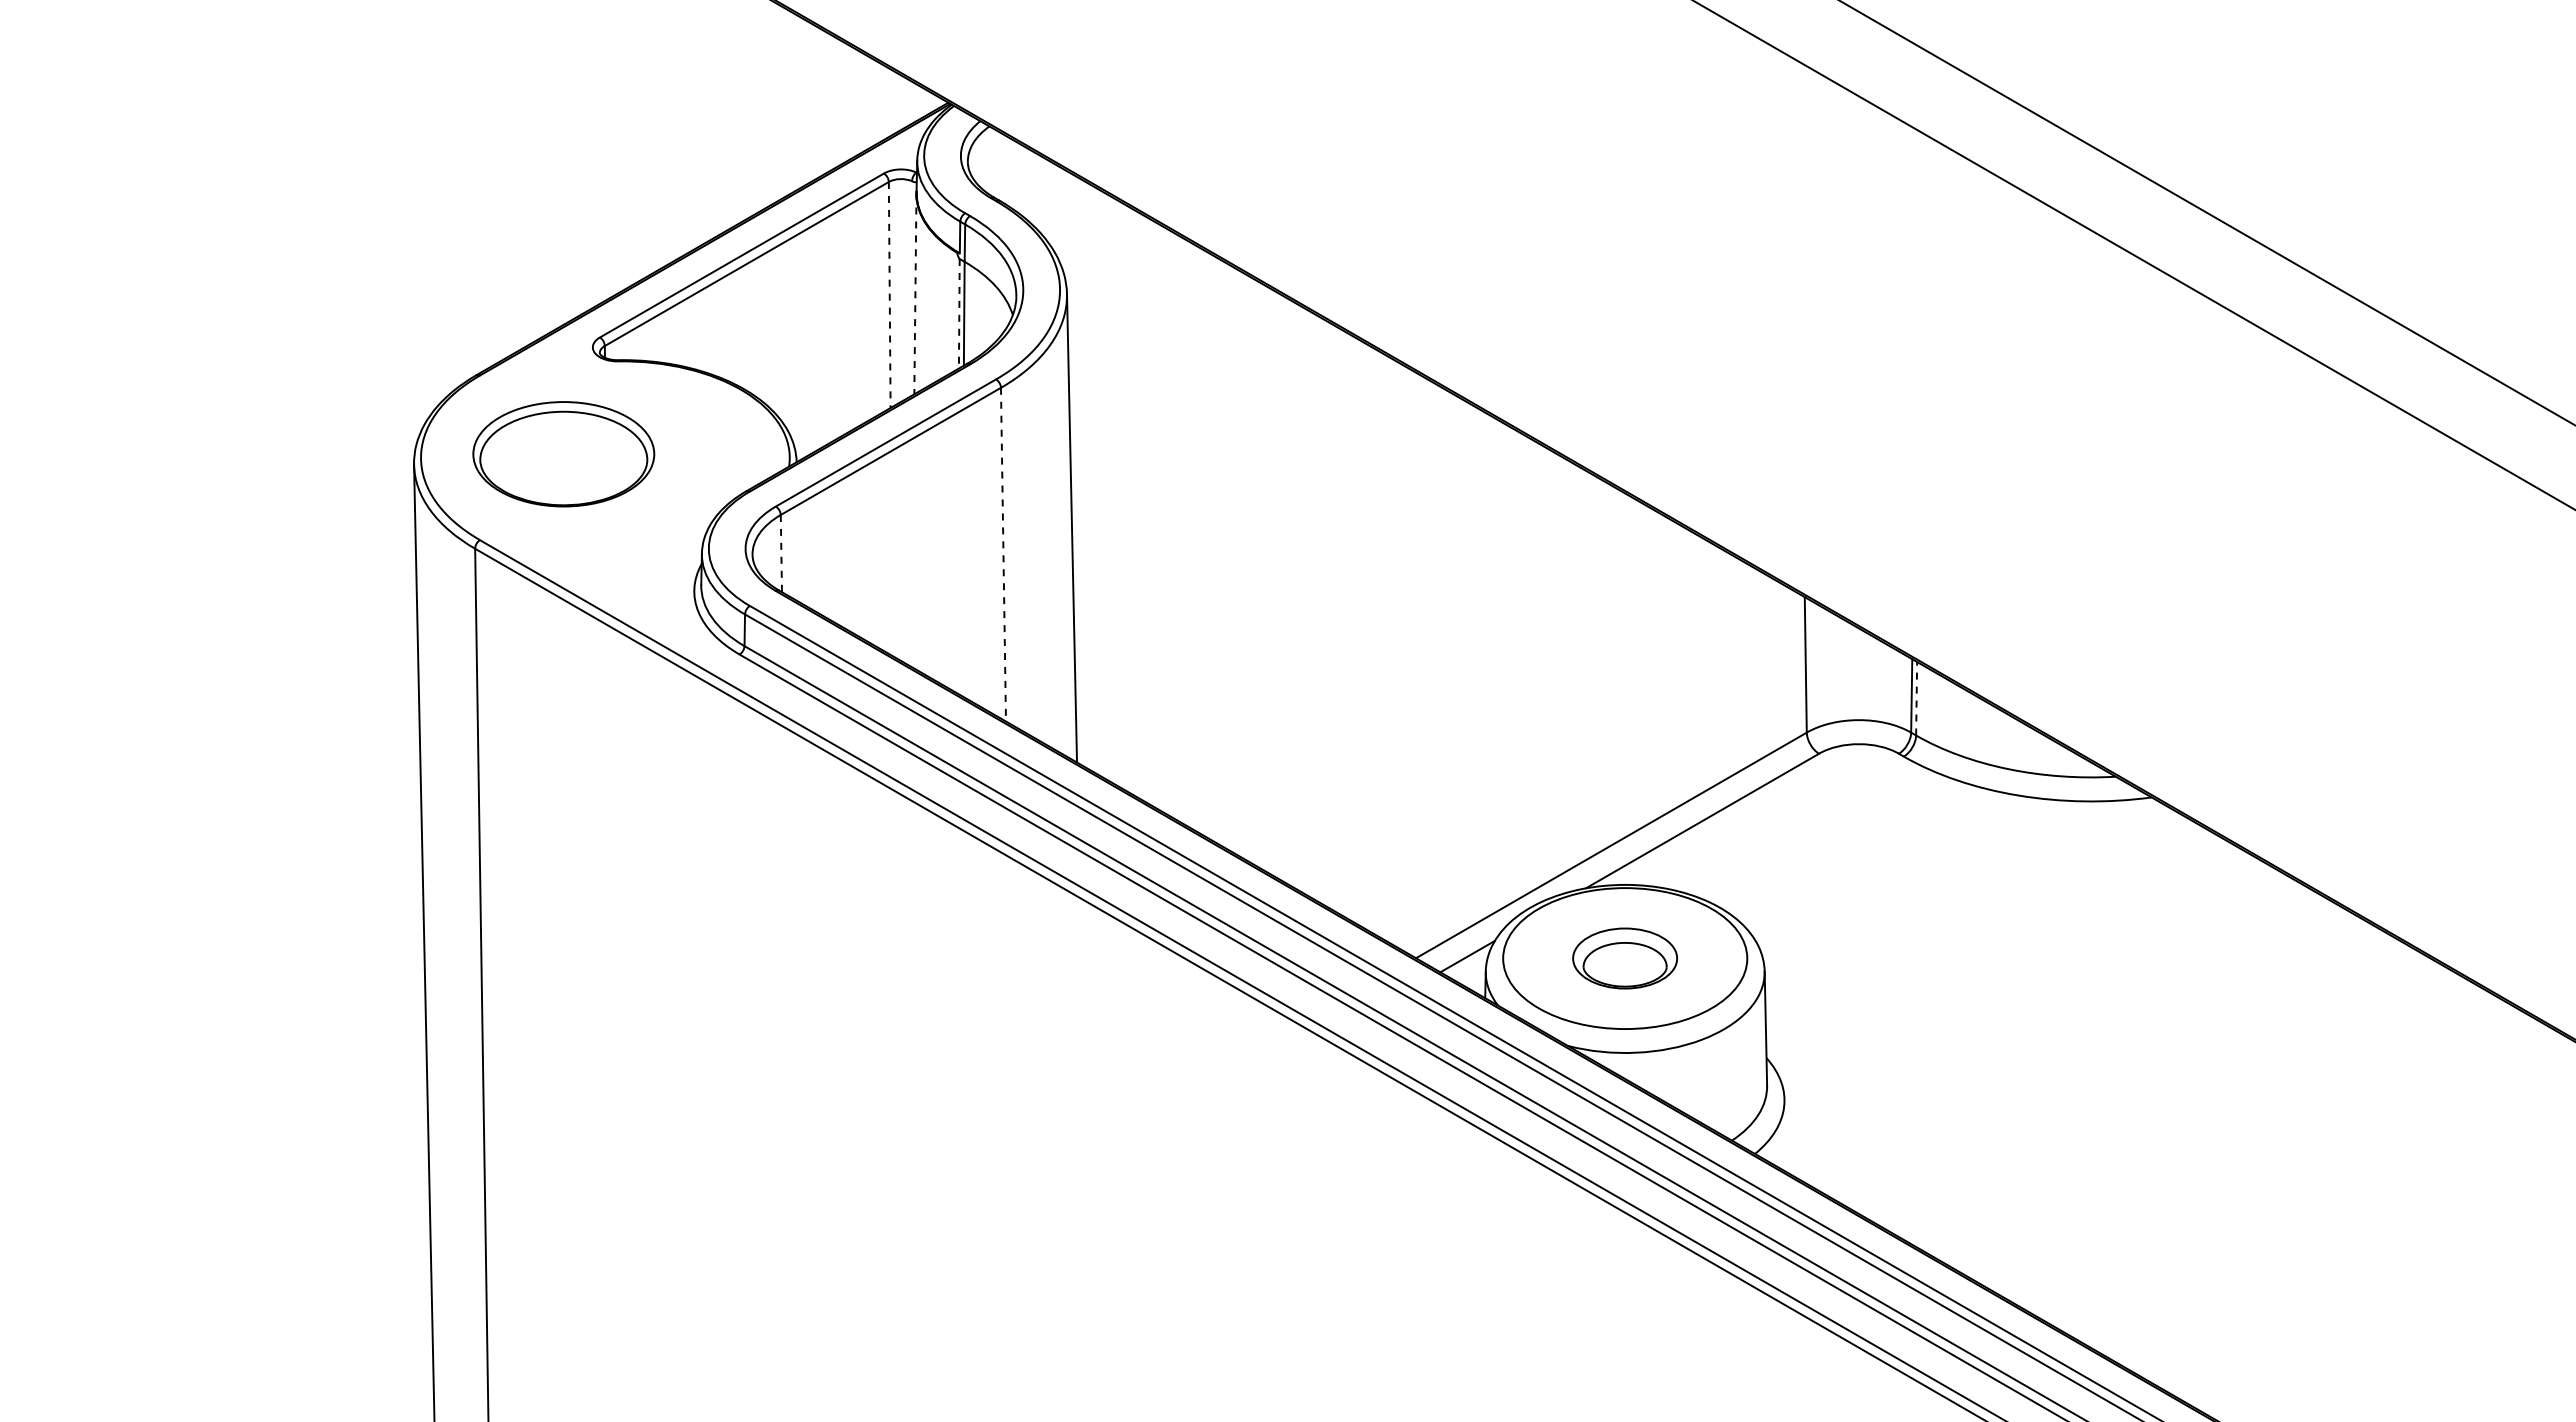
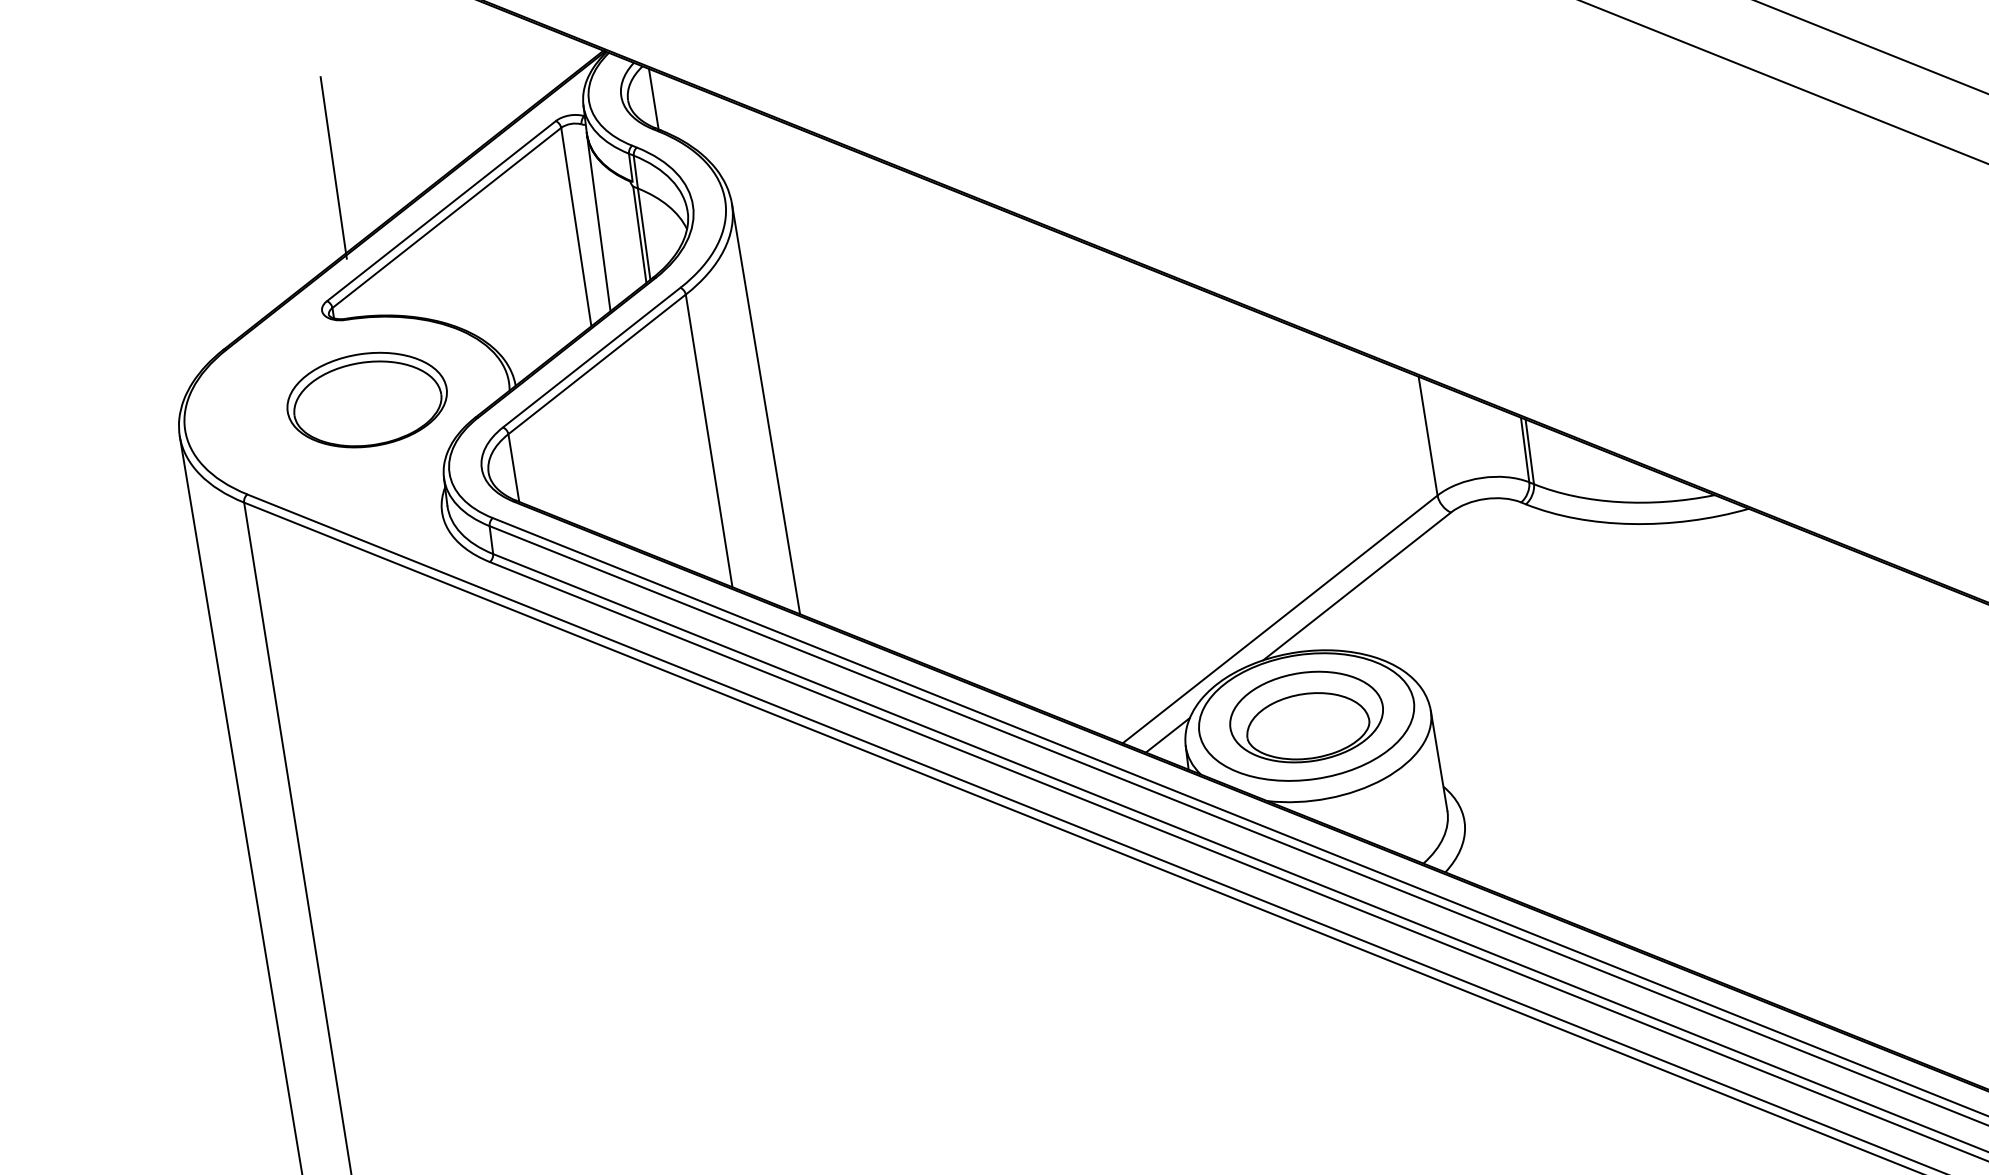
line: (996, 164) -> (653, 98), added
line: (628, 189) -> (333, 167), added
line: (915, 294) -> (598, 223), dashed -> solid
line: (889, 295) -> (576, 227), dashed -> solid
line: (959, 313) -> (639, 234), dashed -> solid
part: (563, 454) -> (366, 400), moved
line: (781, 553) -> (513, 467), dashed -> solid
line: (1003, 554) -> (709, 440), dashed -> solid
line: (1916, 698) -> (1529, 451), dashed -> solid
part: (1624, 958) -> (1305, 717), size x1.67

